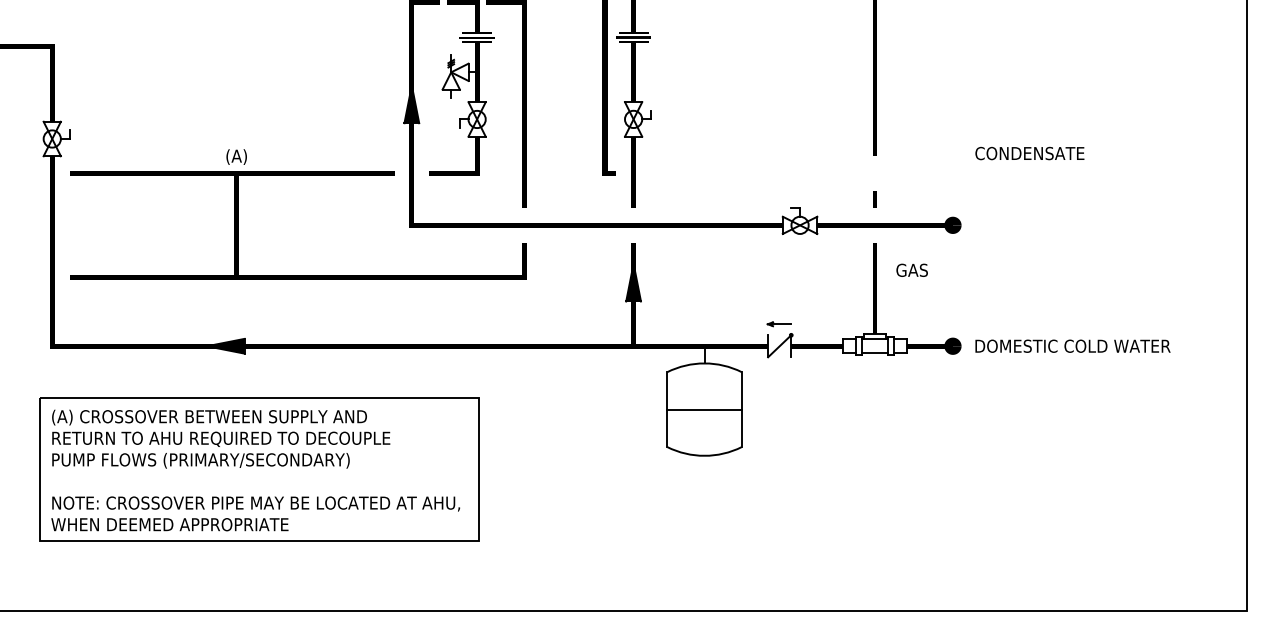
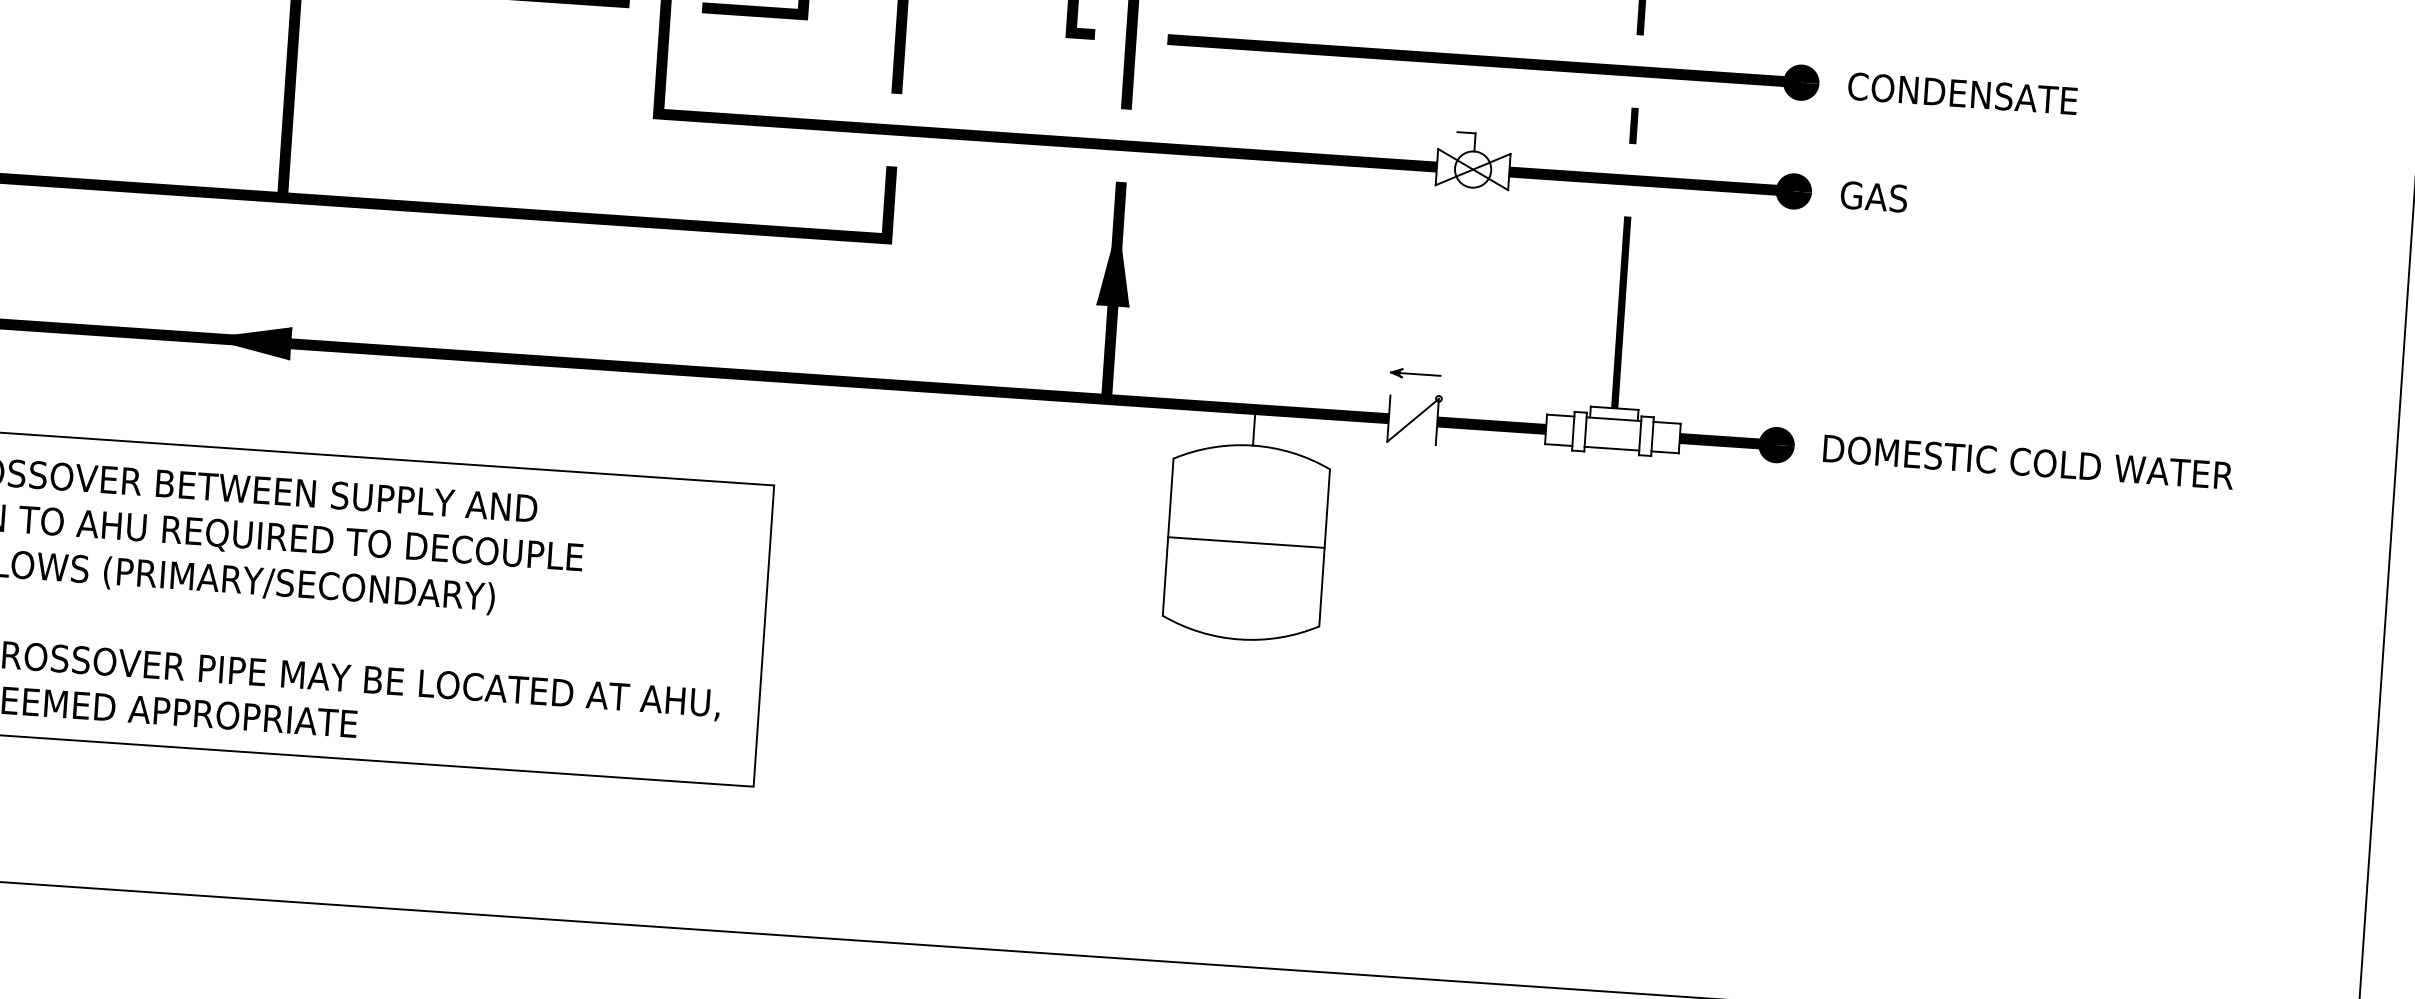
text: (1029, 153) -> (1961, 93), moved
part: (806, 173) -> (1494, 61), added
text: (911, 269) -> (1872, 194), moved

